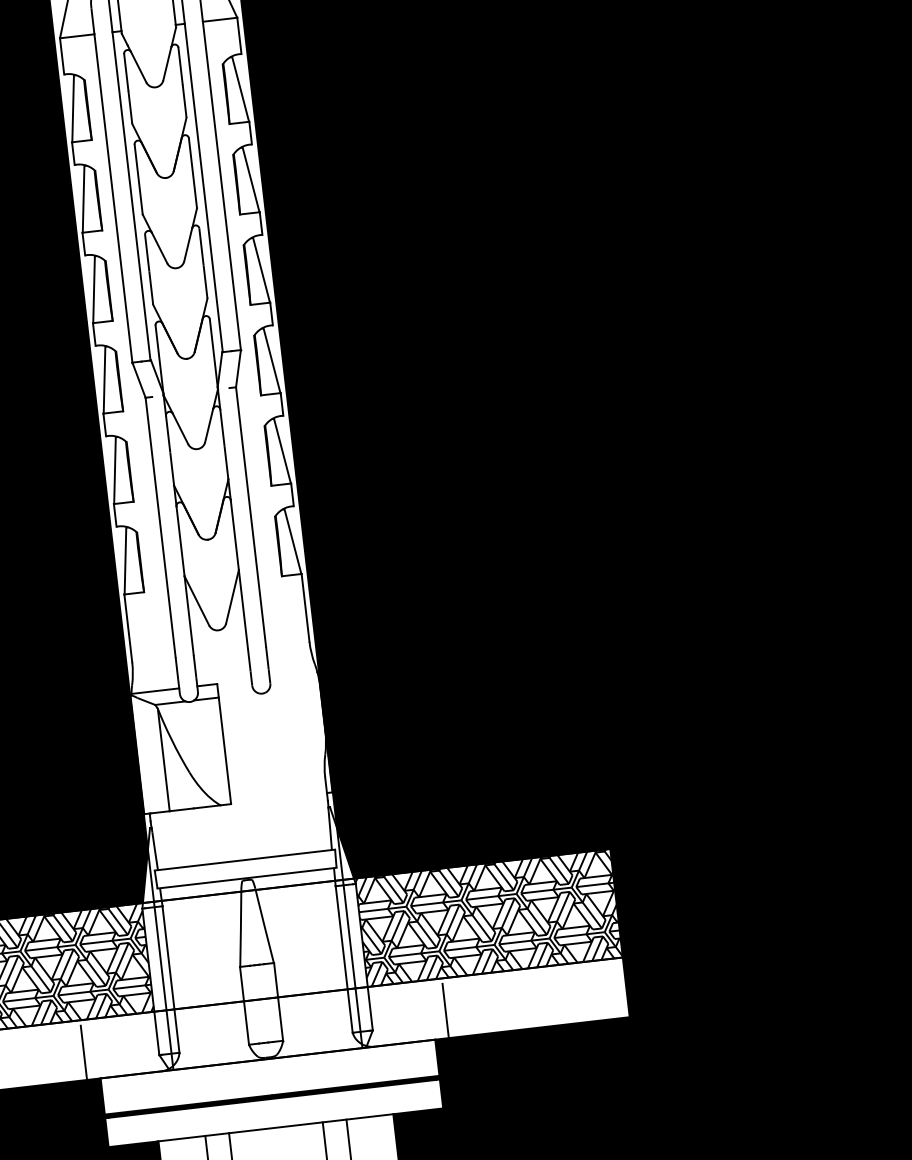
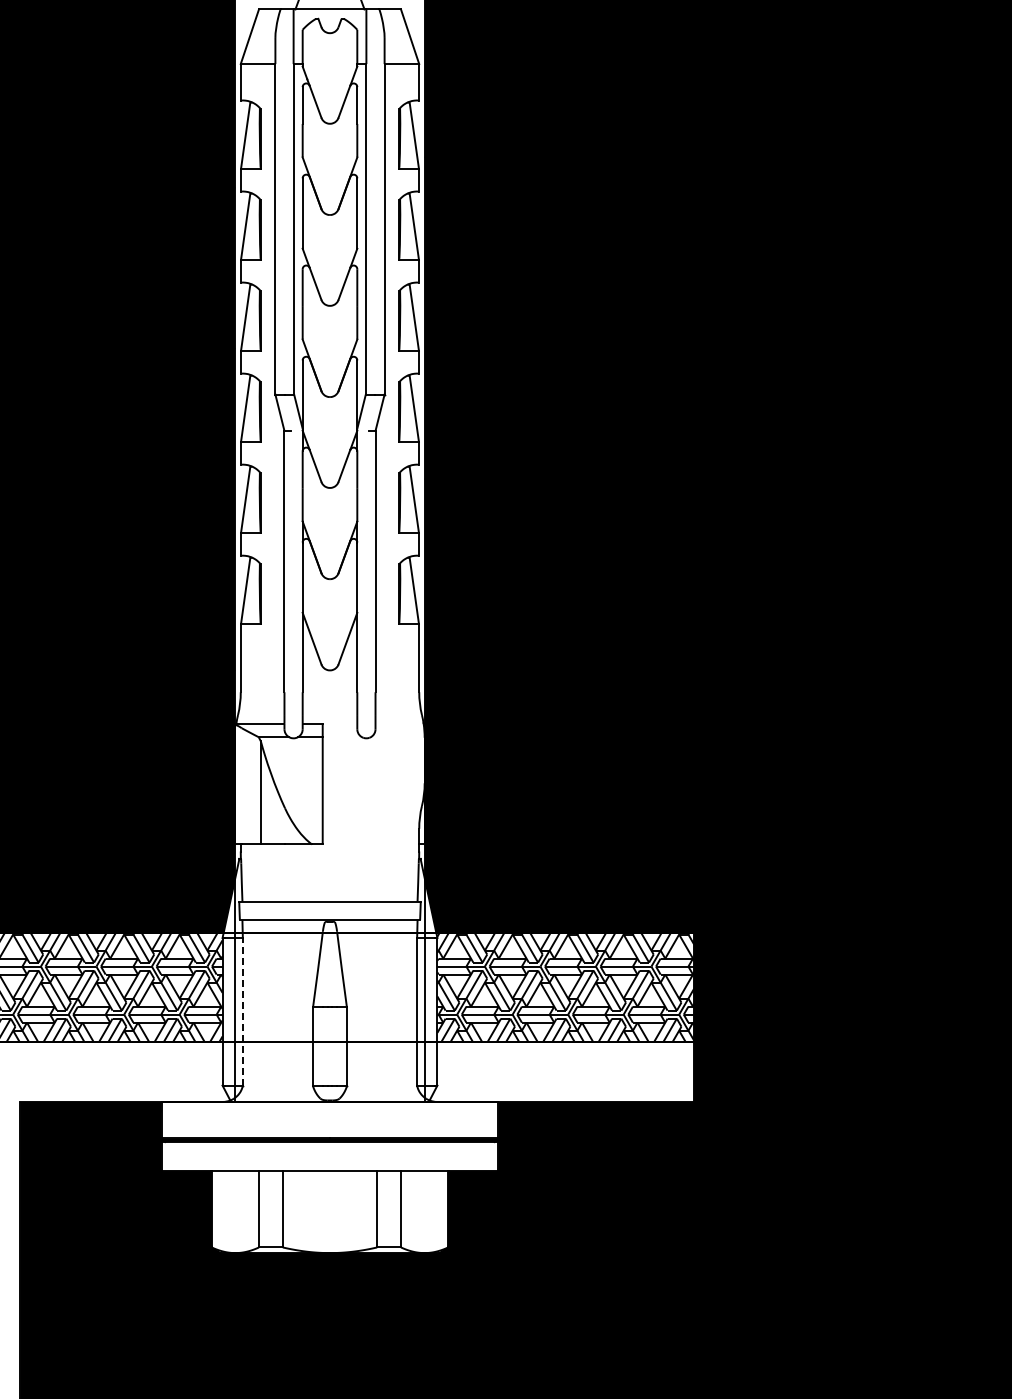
line: (170, 979) -> (242, 1011), solid -> dashed
line: (446, 1010) -> (512, 1074), removed
line: (83, 1052) -> (147, 1074), removed

